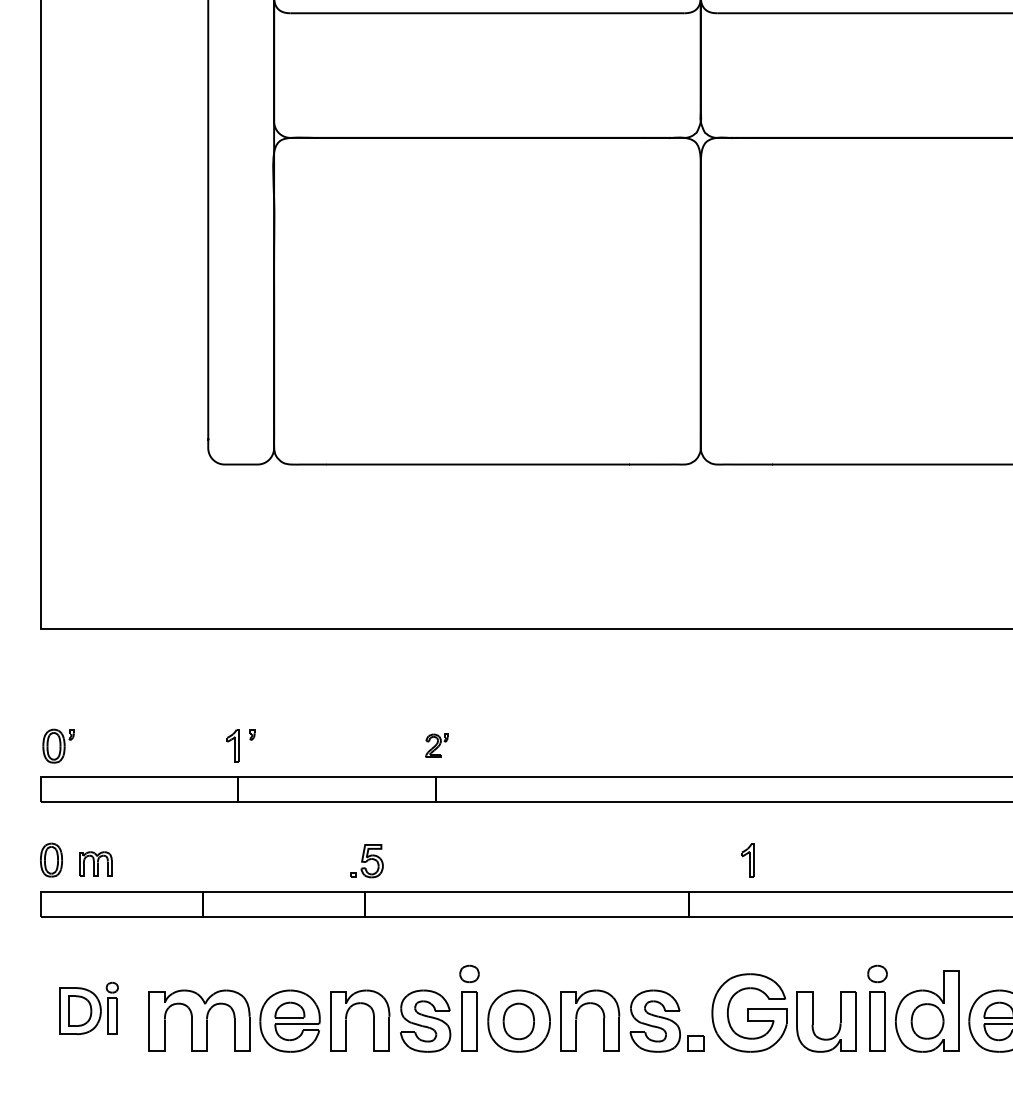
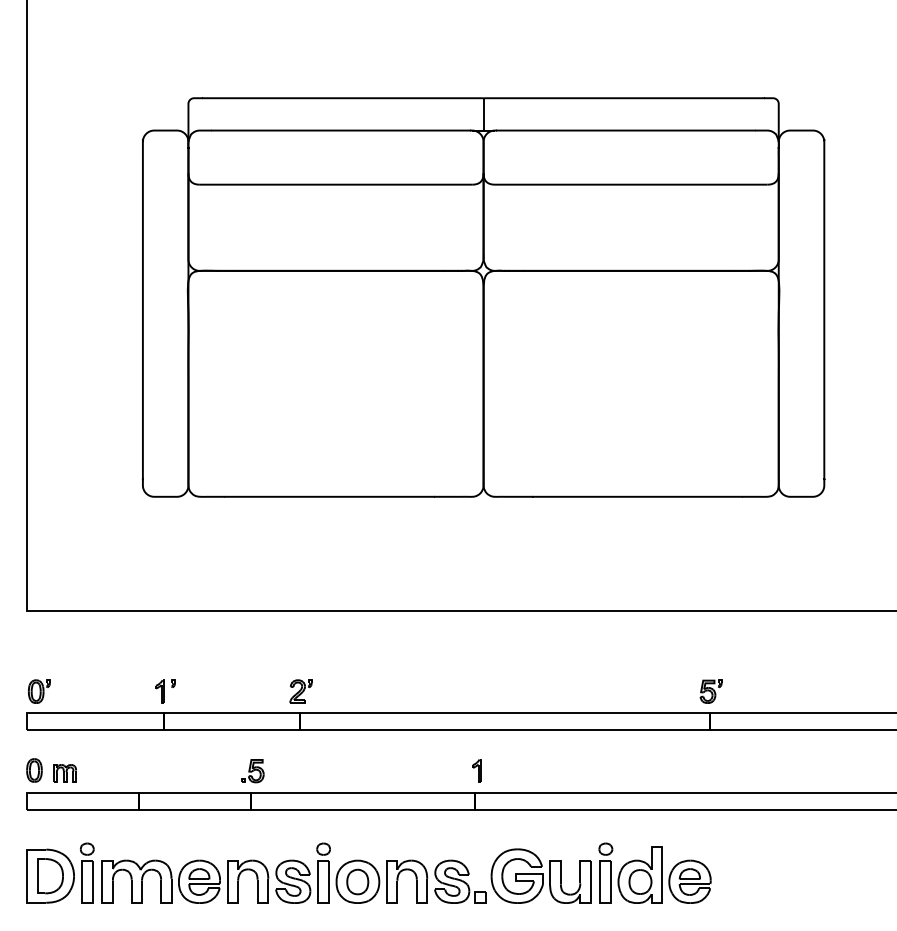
part: (436, 745) -> (300, 691), size x1.43
part: (746, 860) -> (476, 770), moved
part: (89, 1007) -> (60, 872), size x1.67

